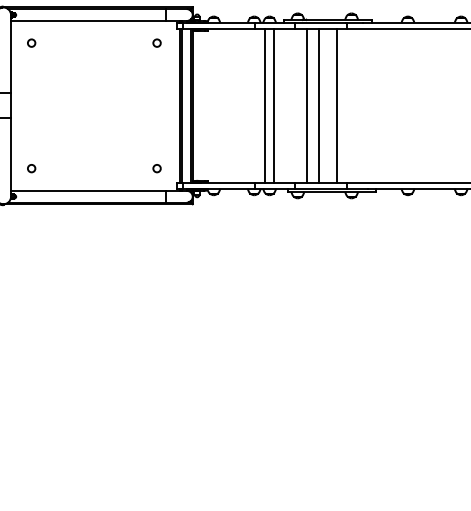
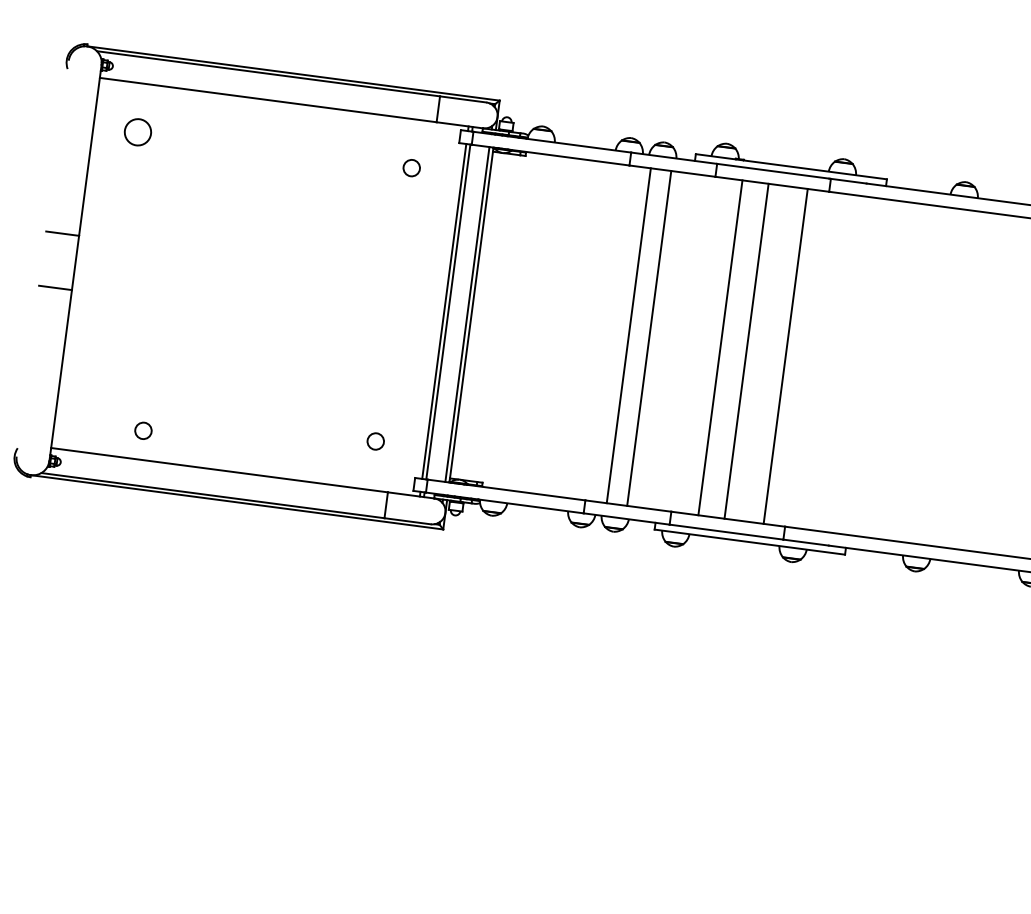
circle: (31, 42) -> (138, 130), size x1.6
circle: (31, 168) -> (143, 430), moved

